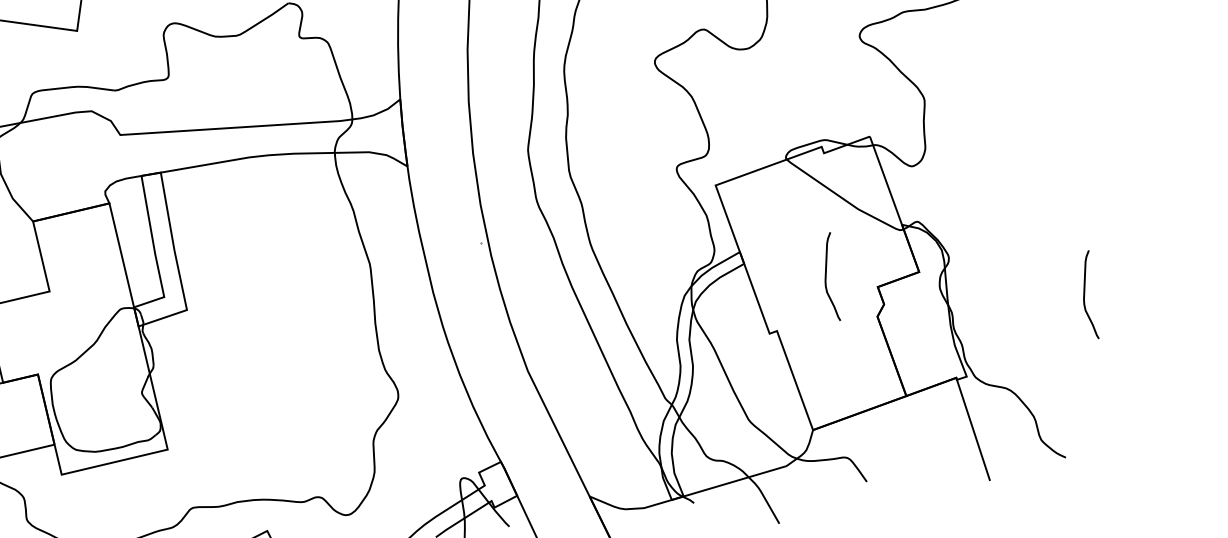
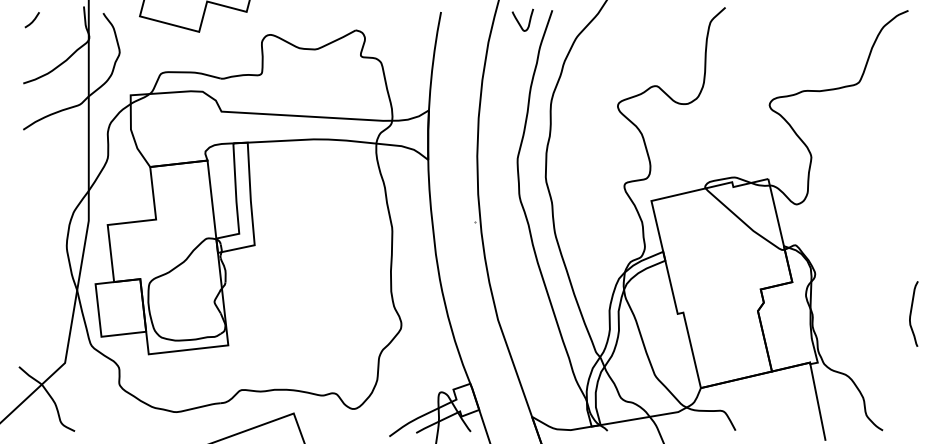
curve: (826, 276) -> (724, 277), removed

